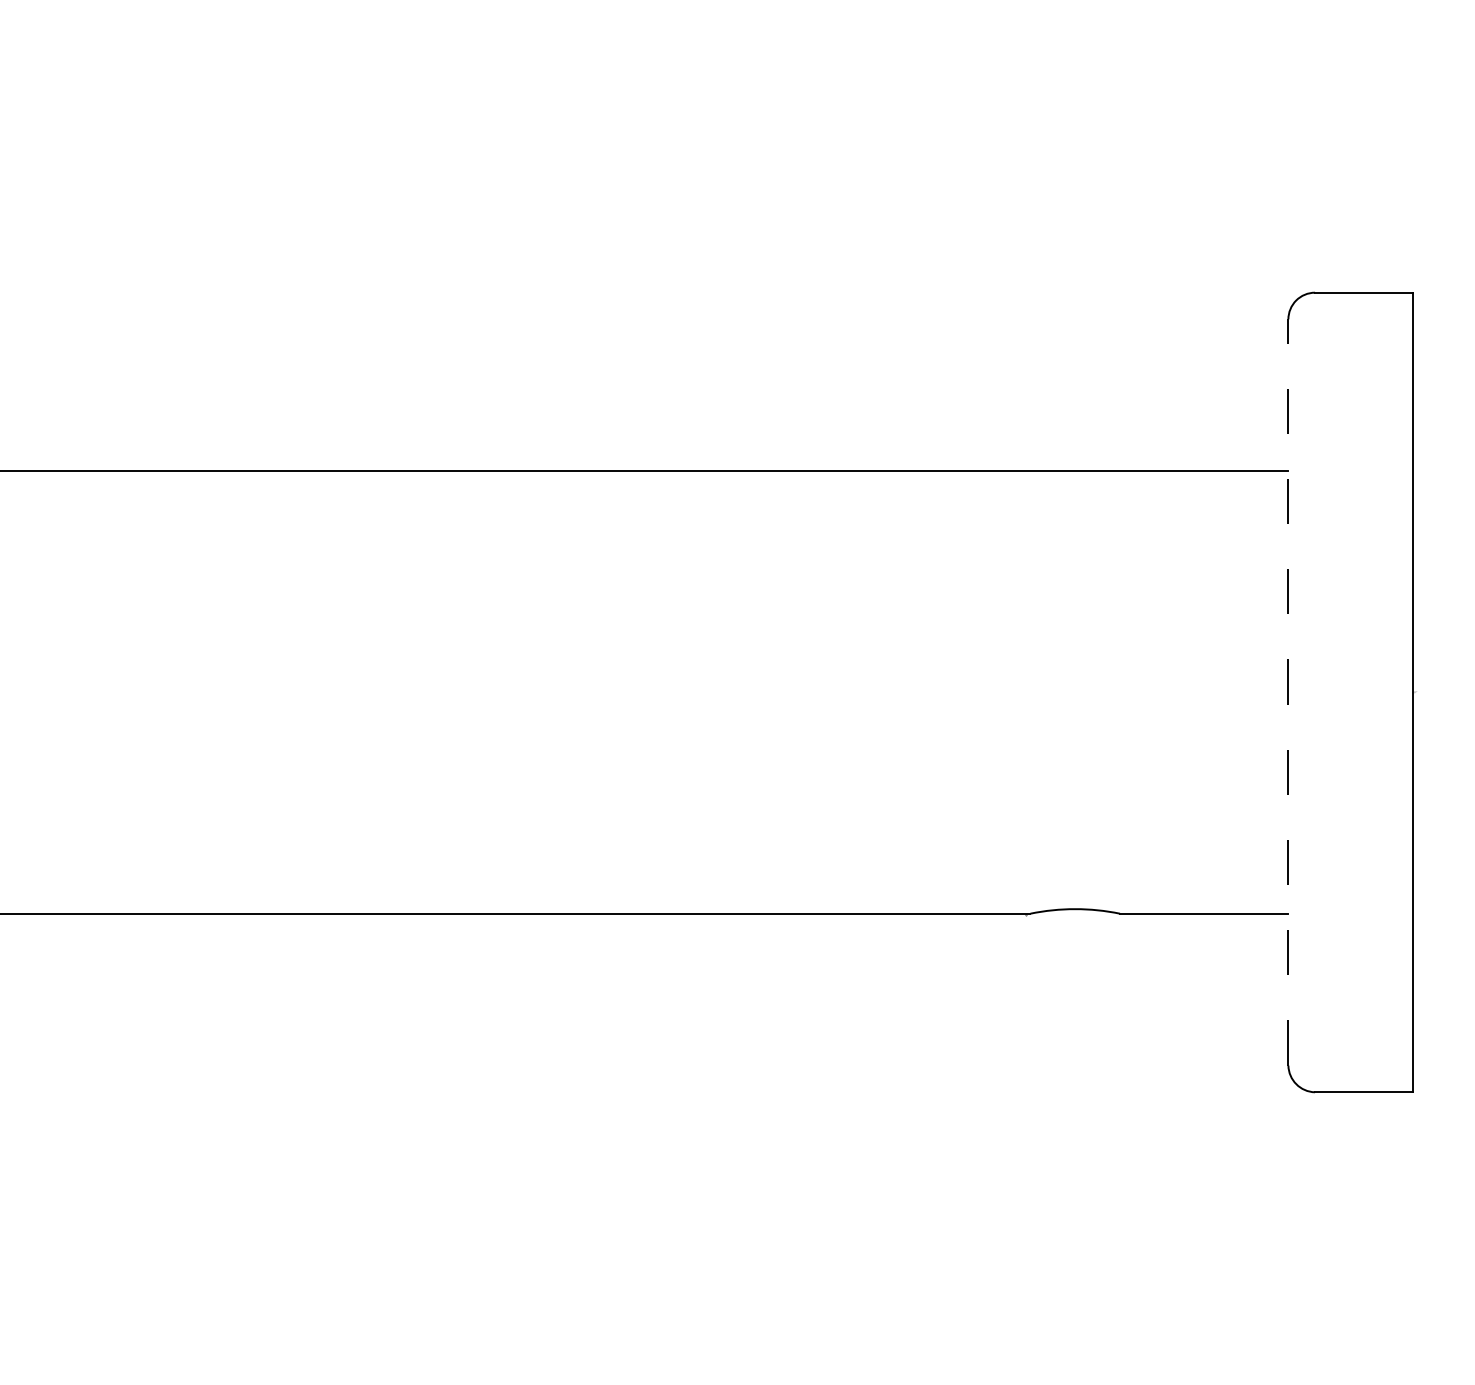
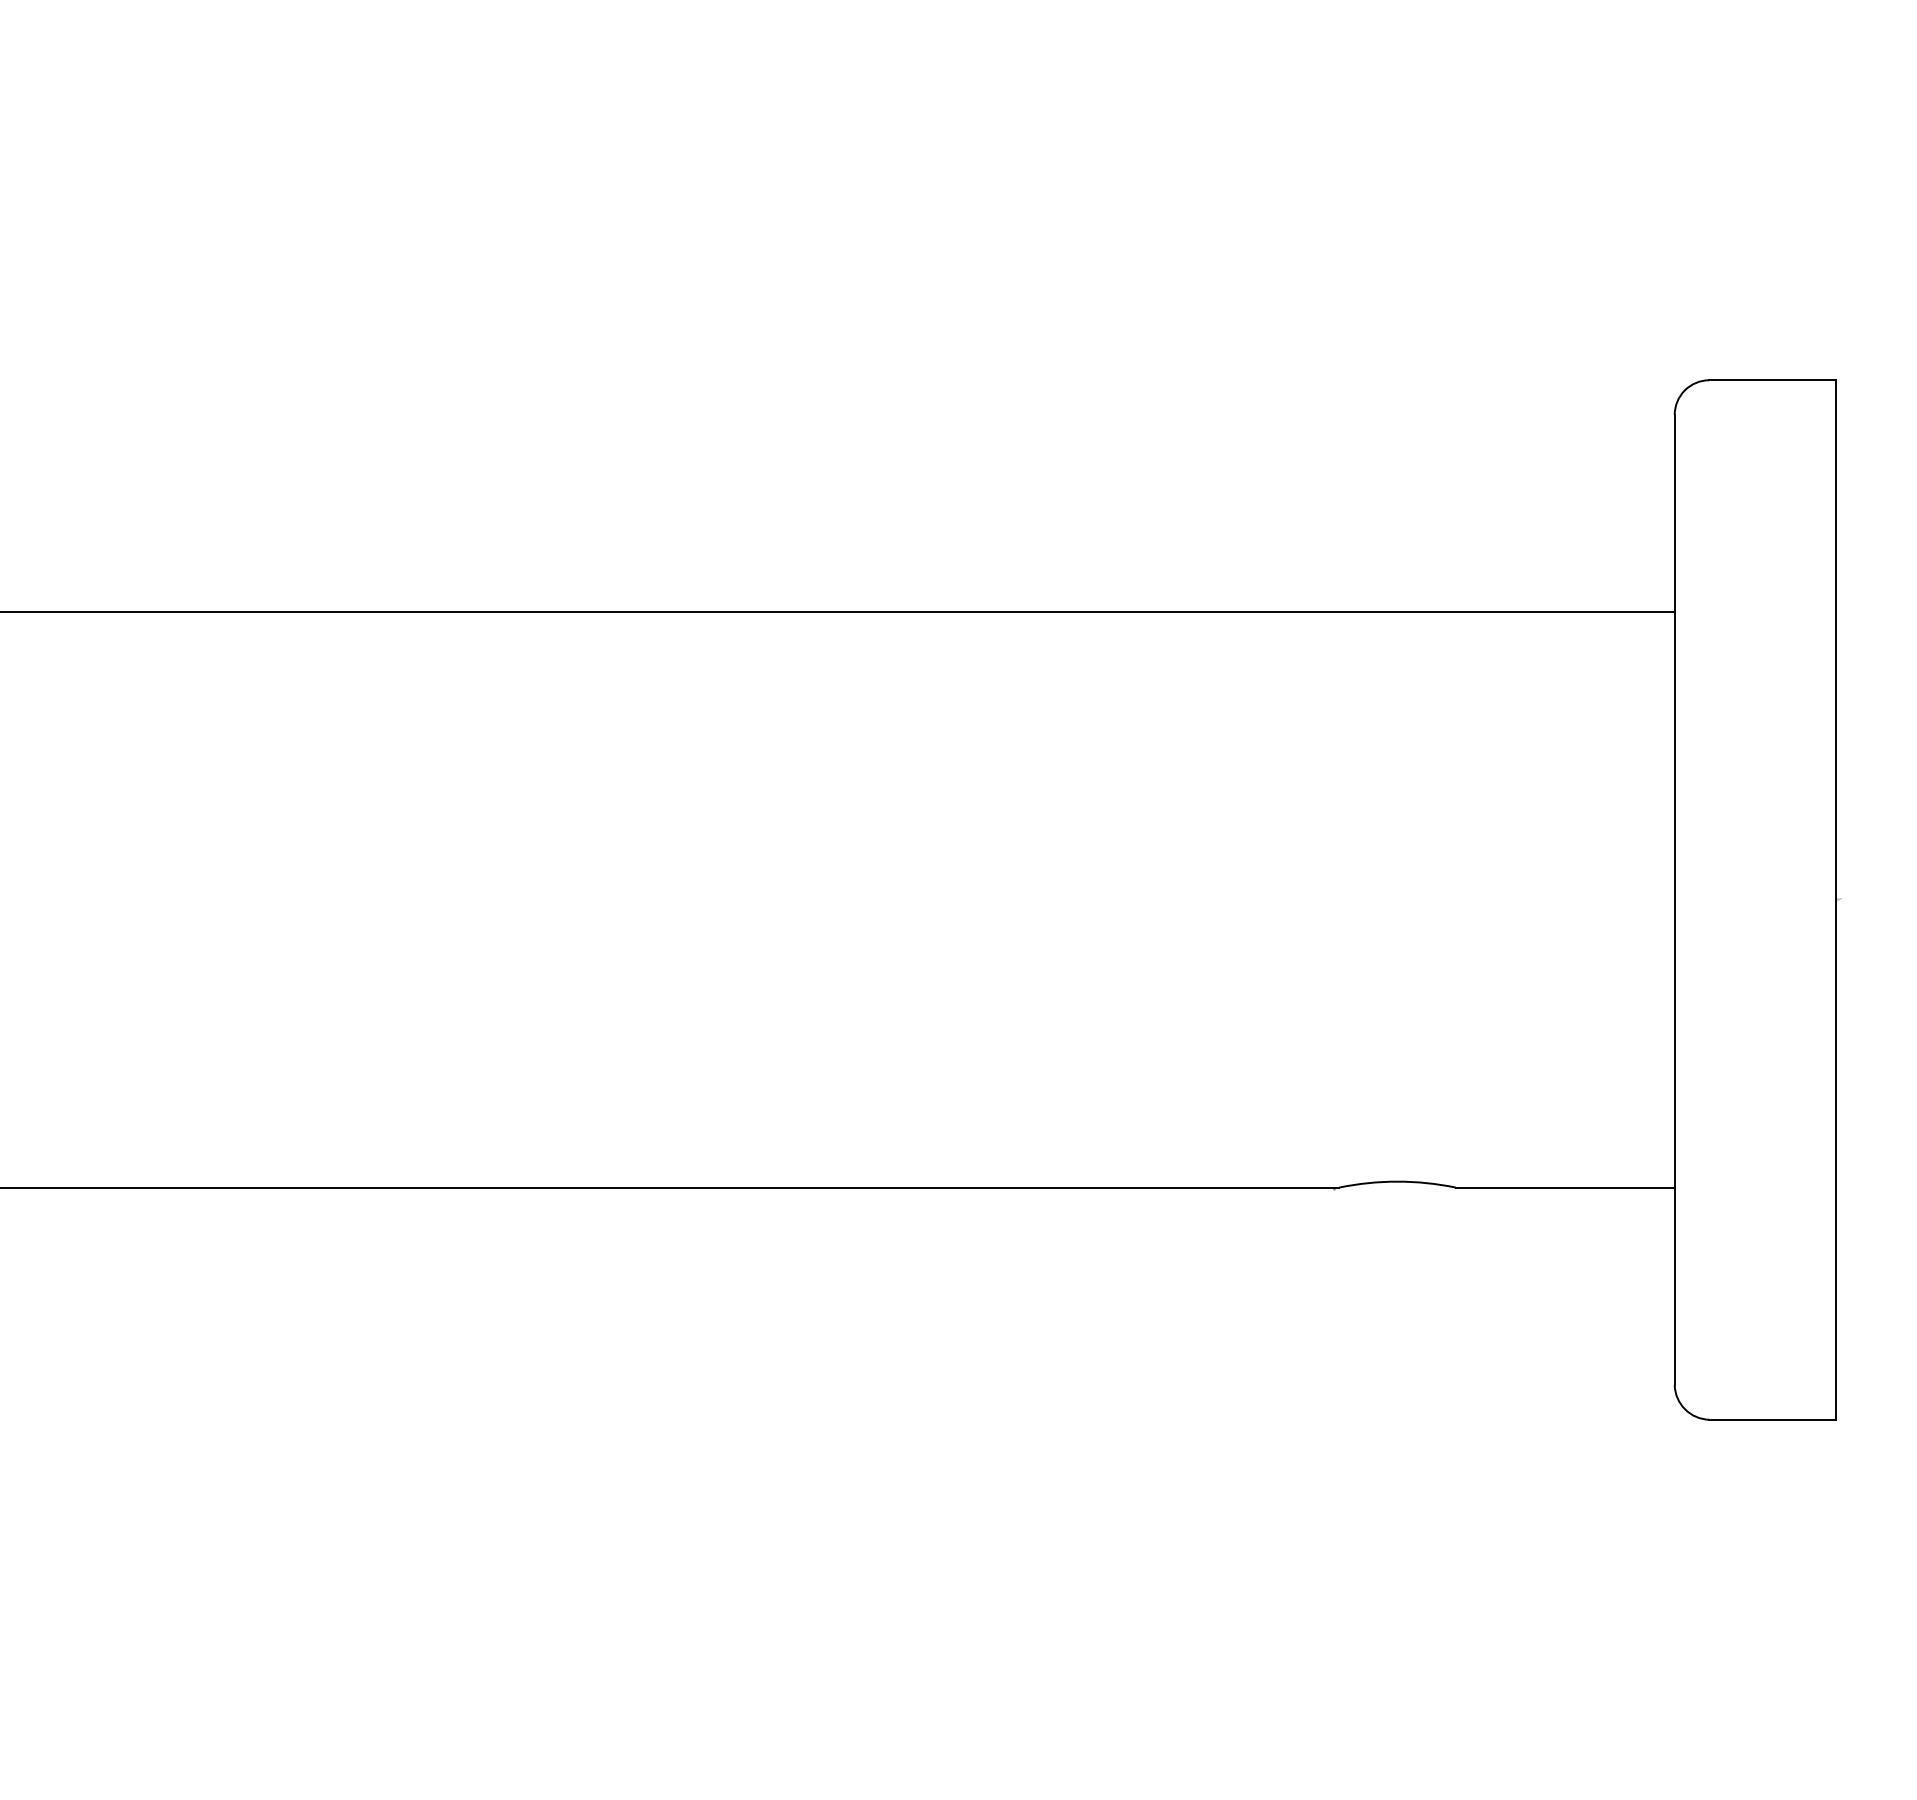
line: (1288, 692) -> (1674, 899), dashed -> solid

